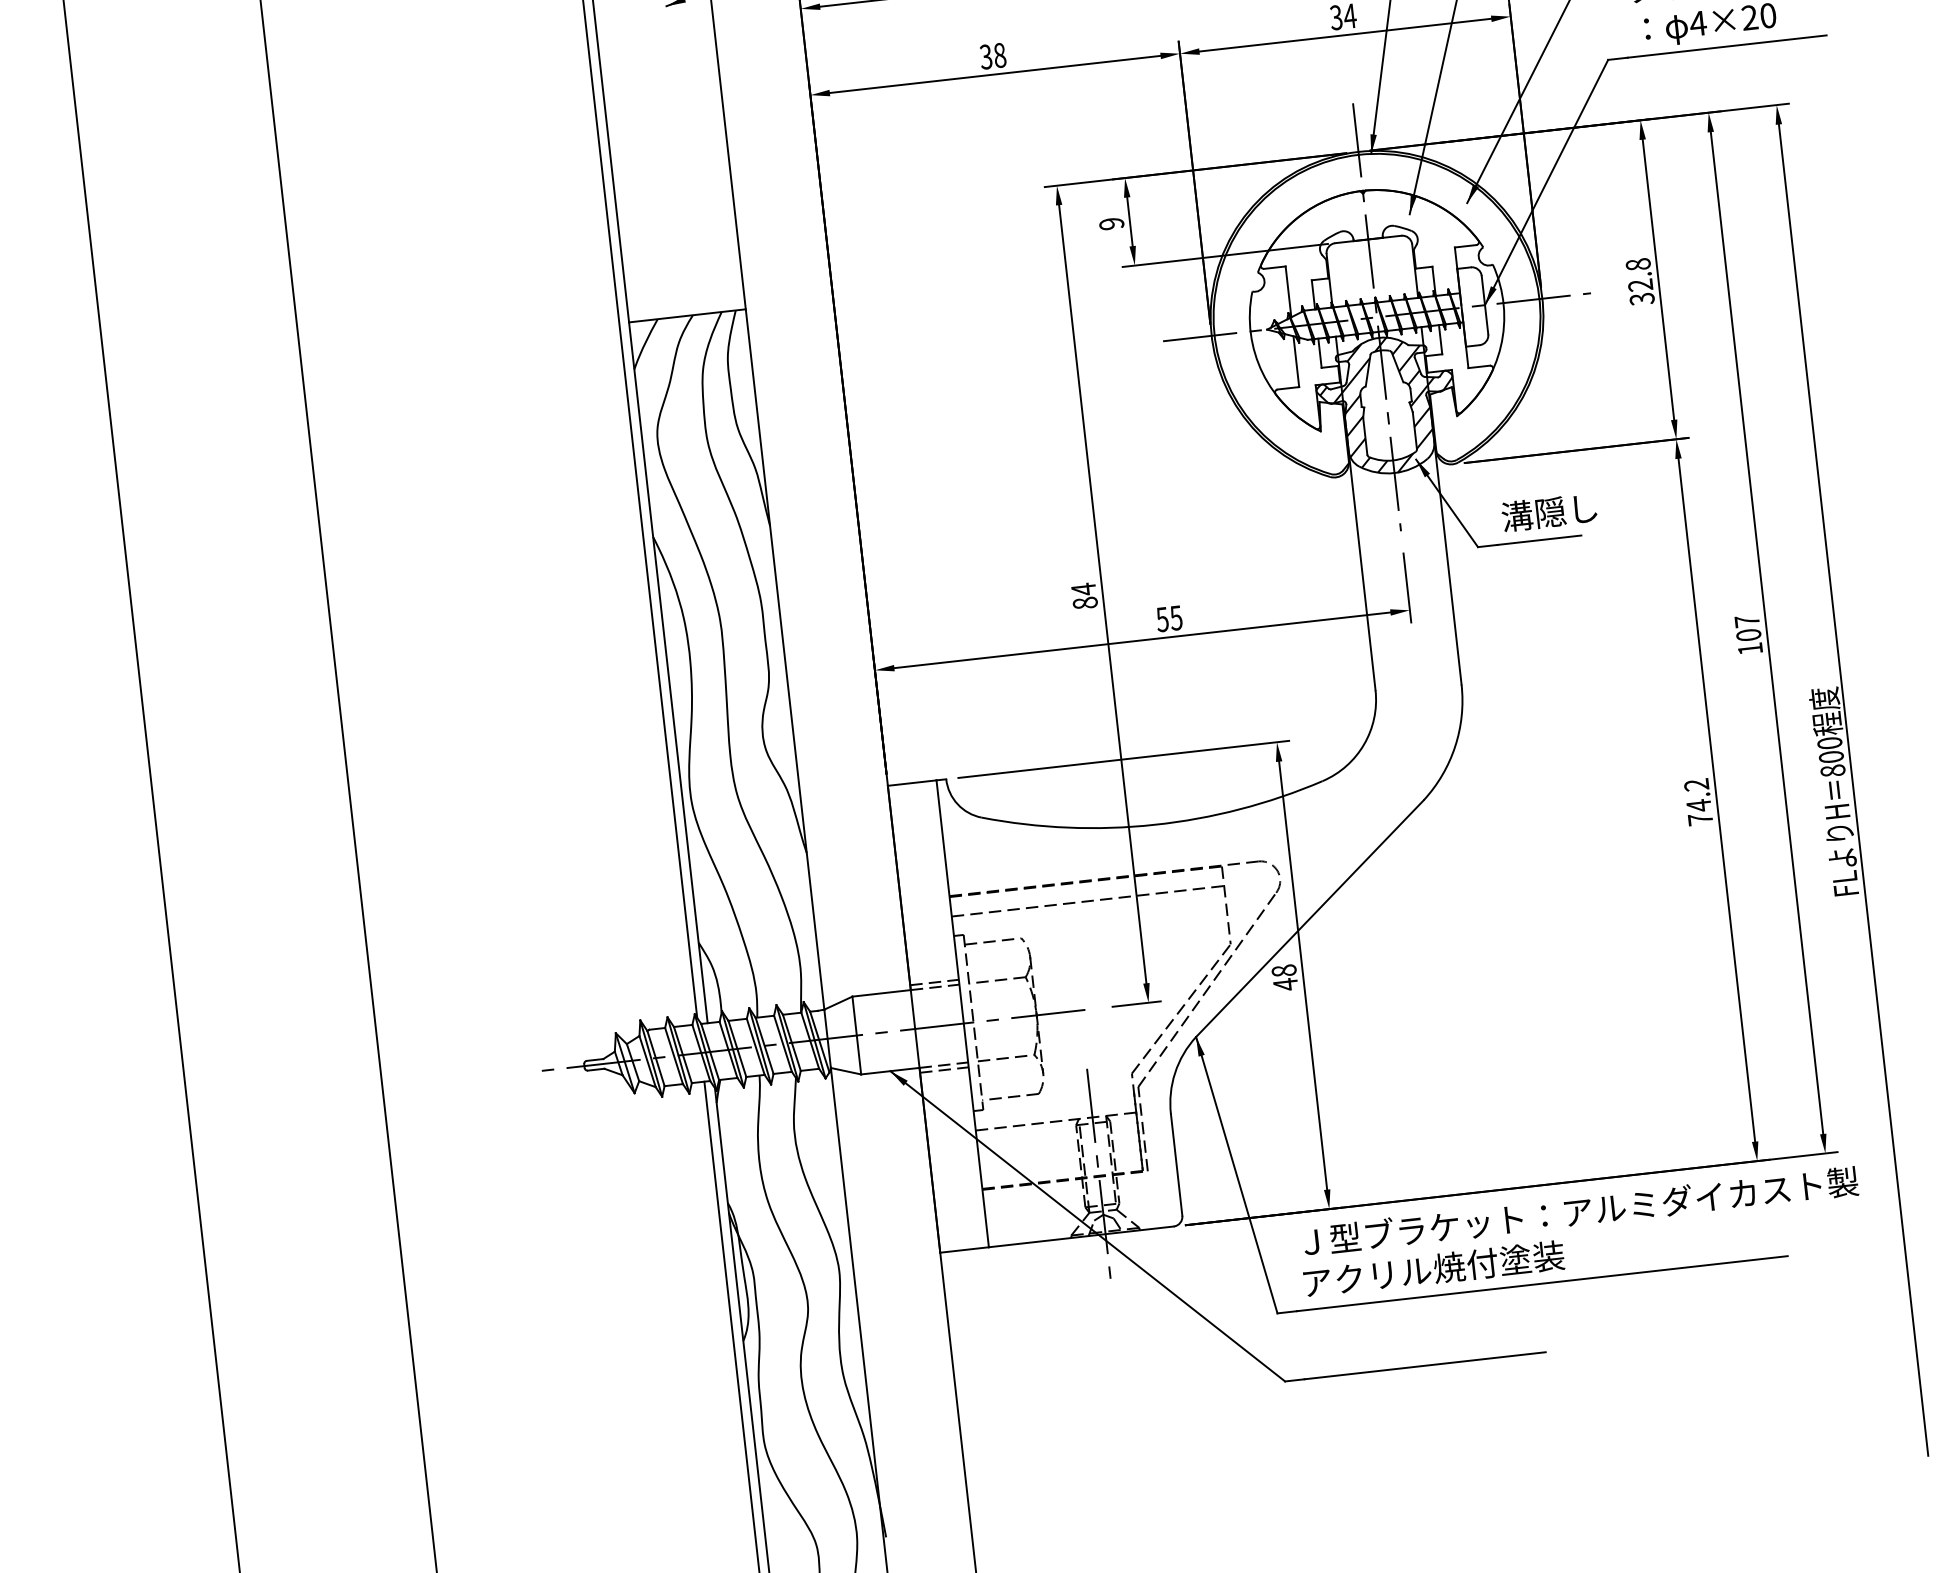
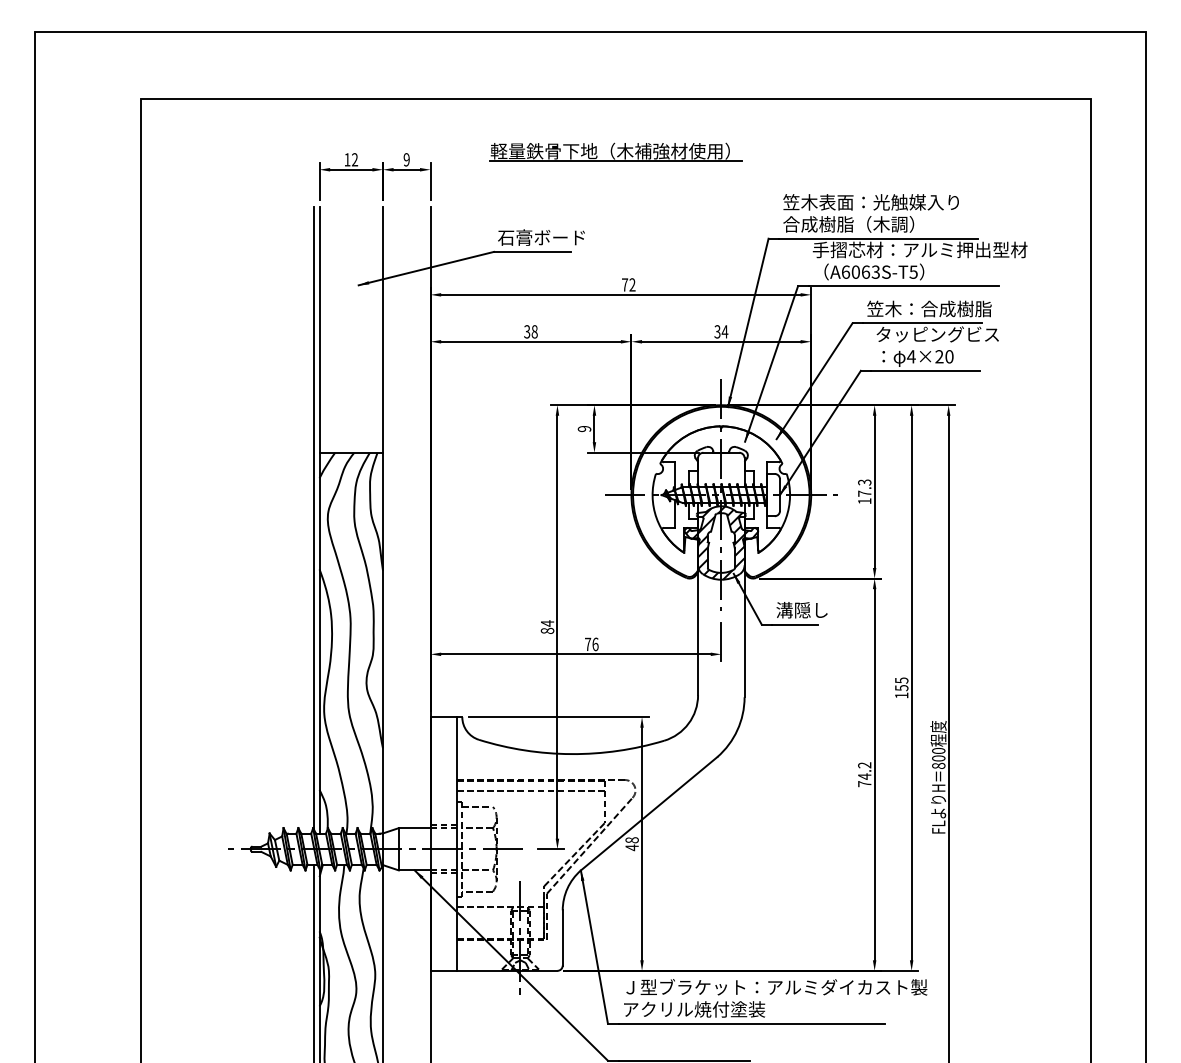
text: (1639, 281) -> (864, 491), 32.8 -> 17.3
text: (1168, 619) -> (591, 644), 55 -> 76
text: (1747, 628) -> (901, 684), 107 -> 155

